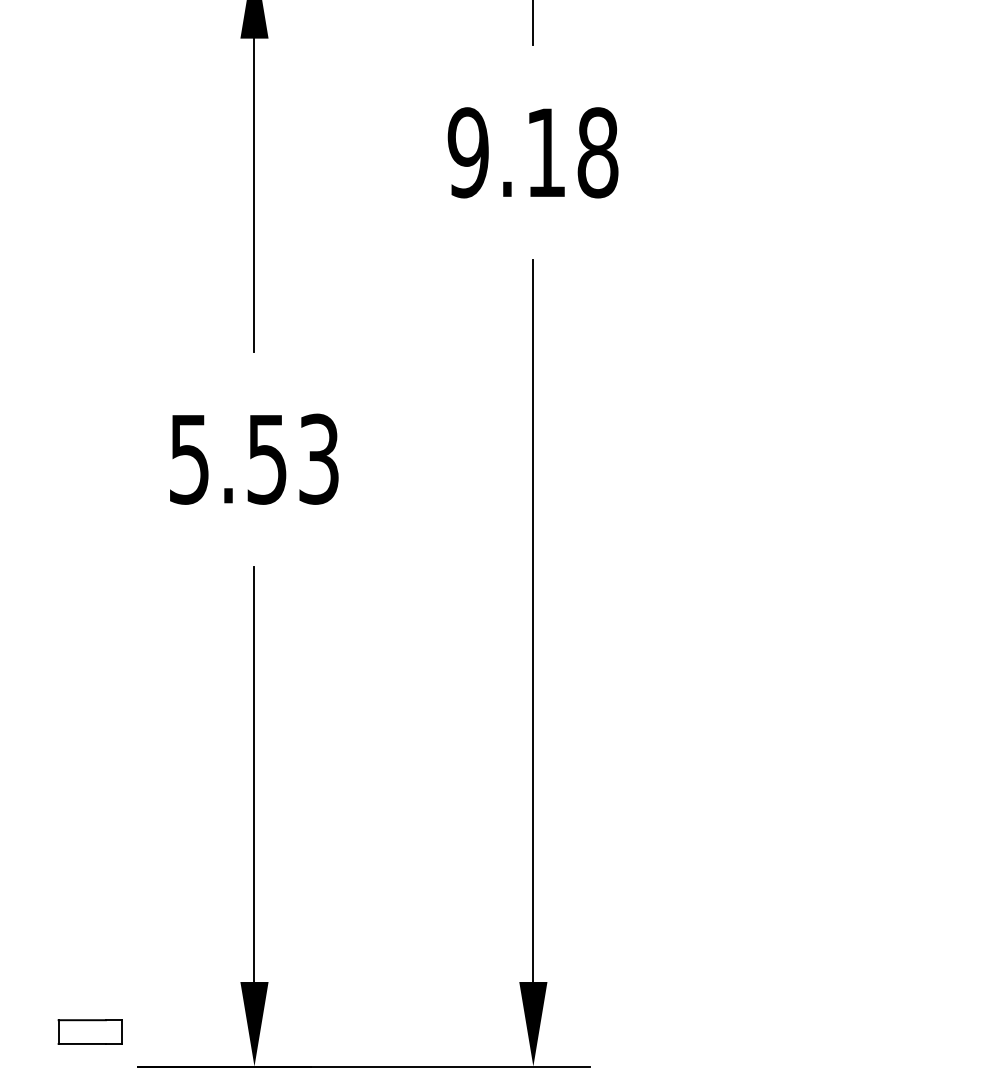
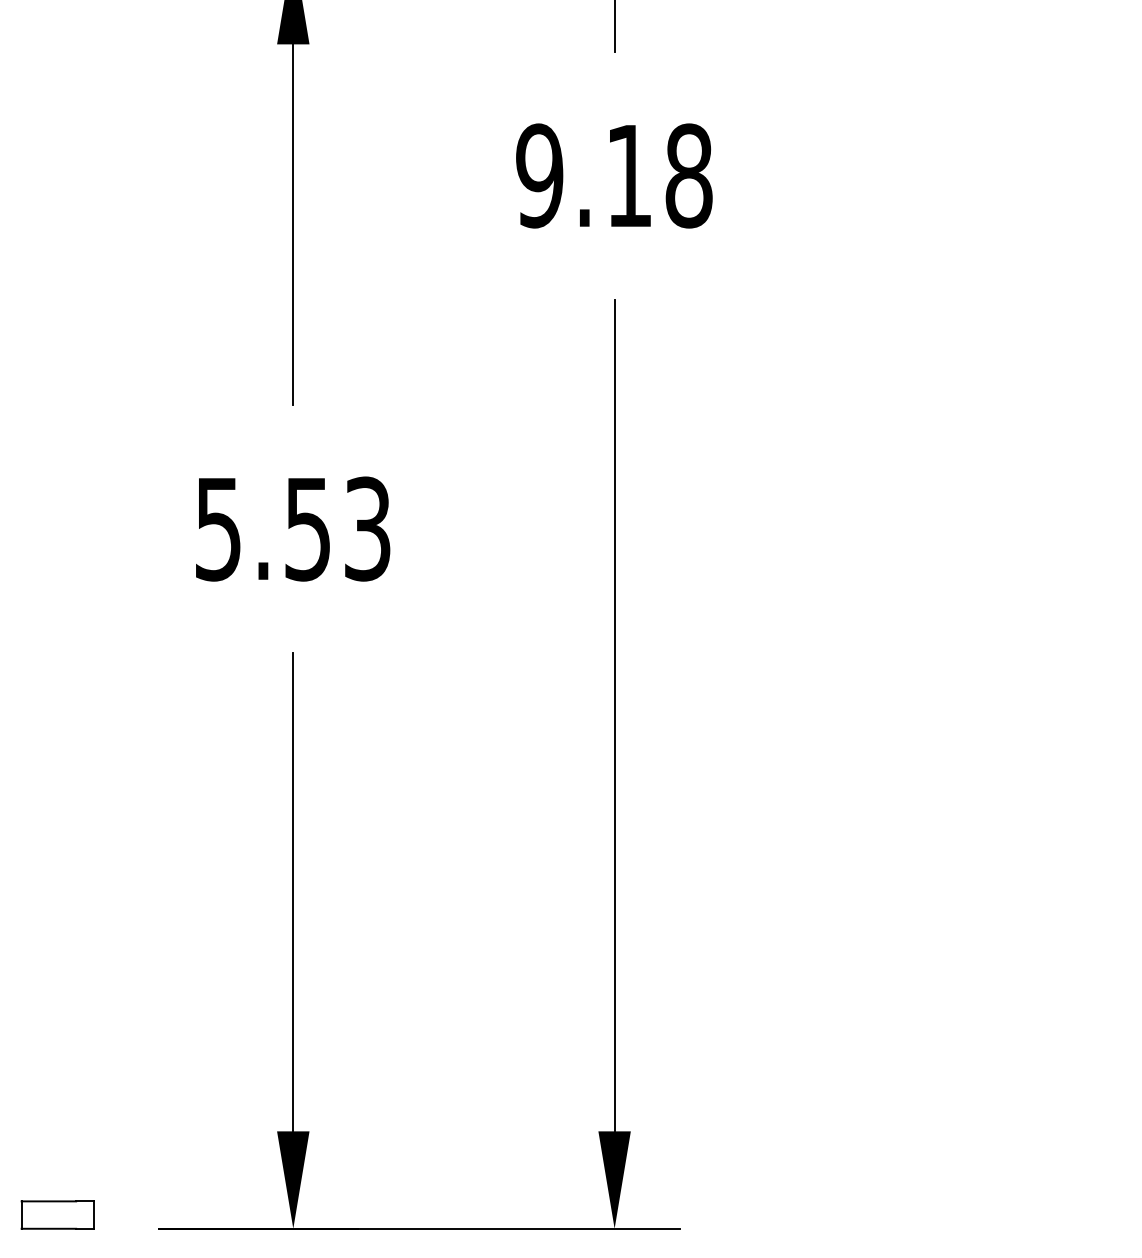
part: (89, 1031) -> (57, 1214), moved

